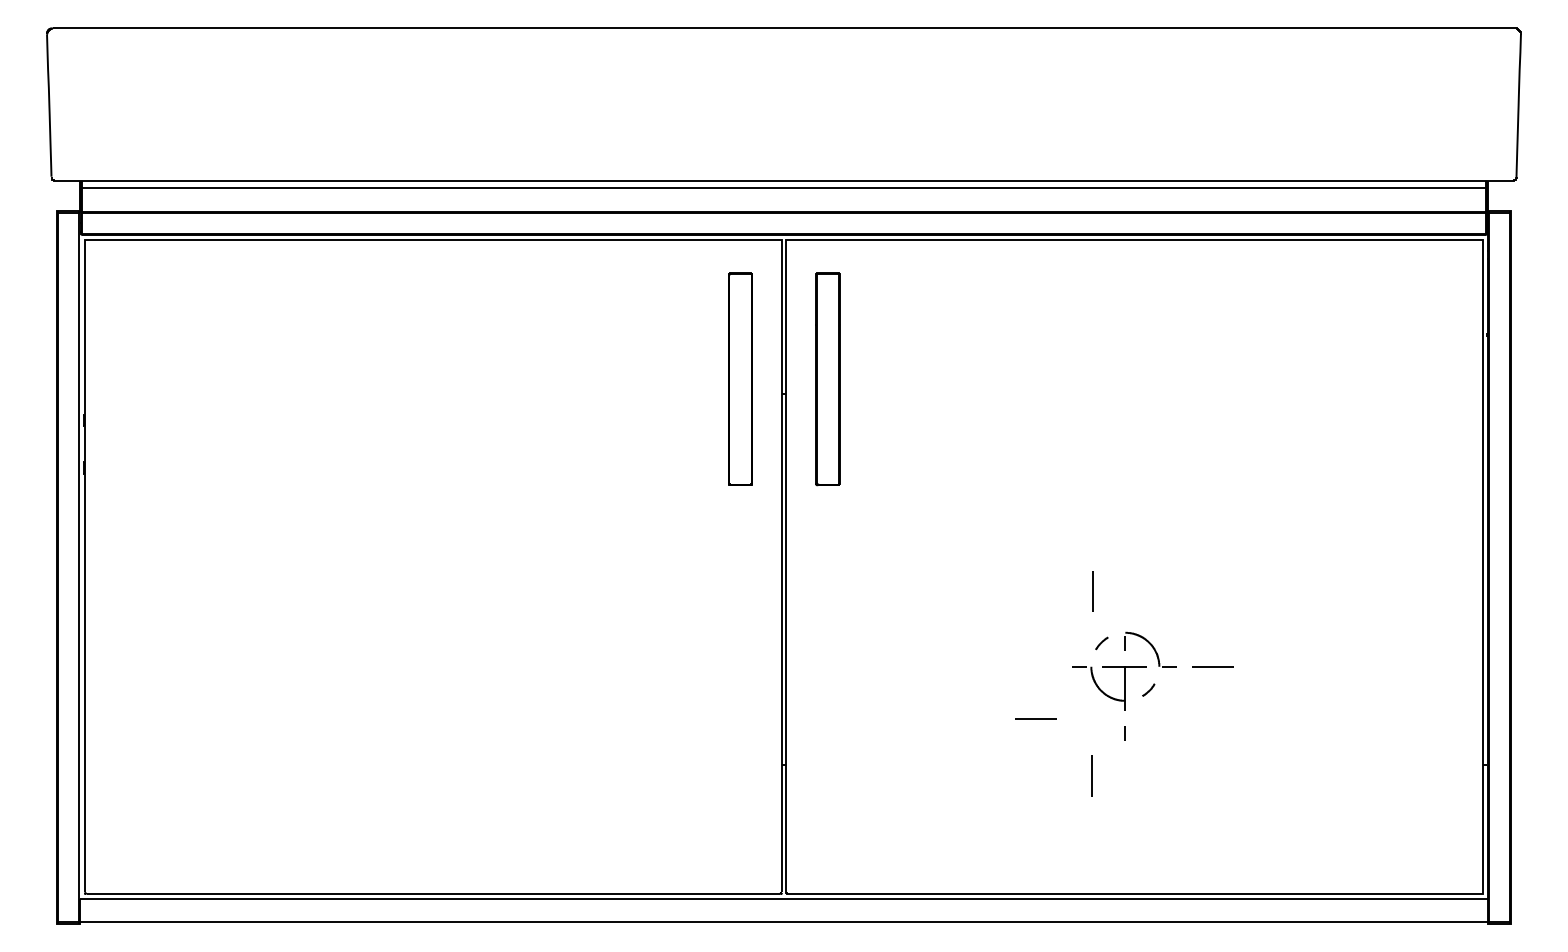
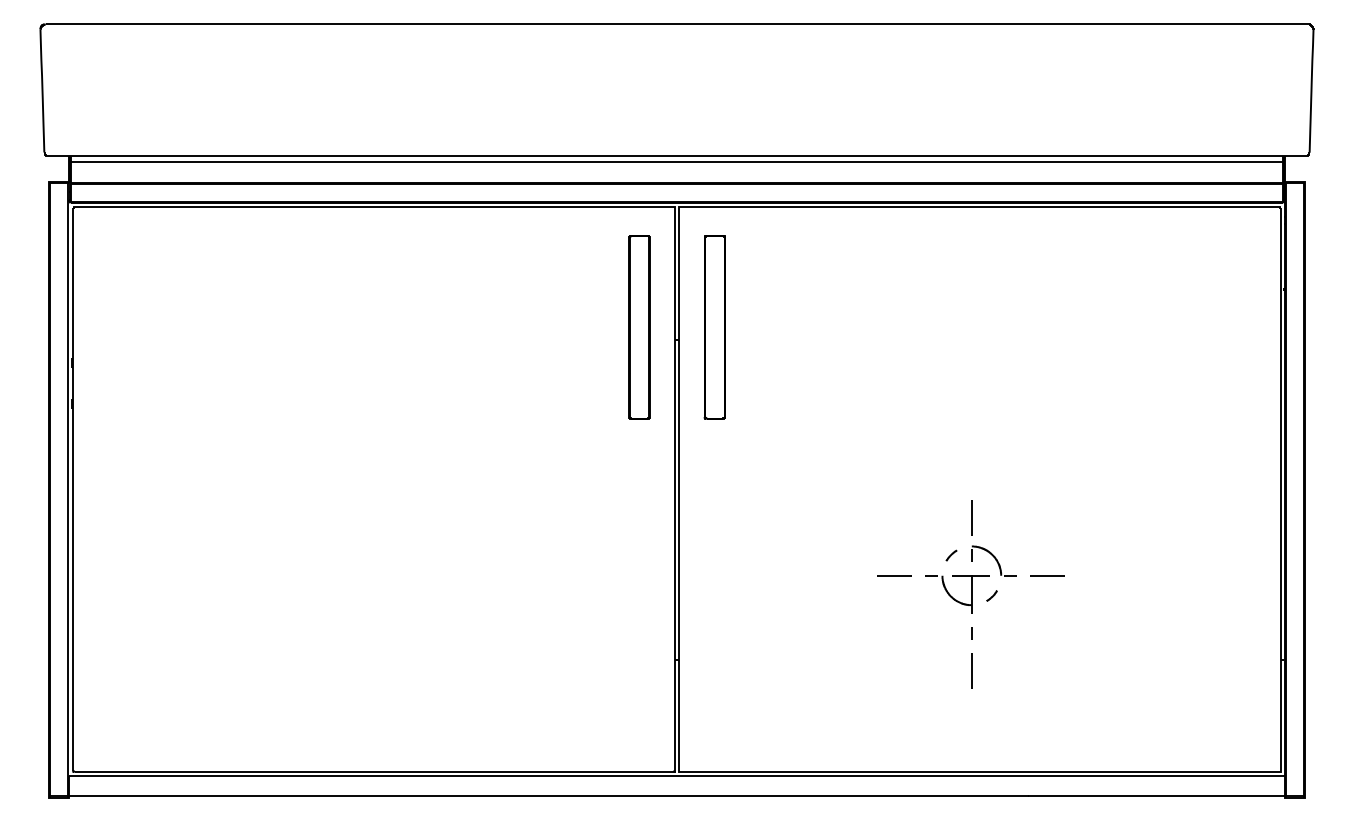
line: (1092, 591) -> (971, 517), moved
line: (1035, 718) -> (894, 575), moved
line: (1091, 775) -> (971, 670), moved

